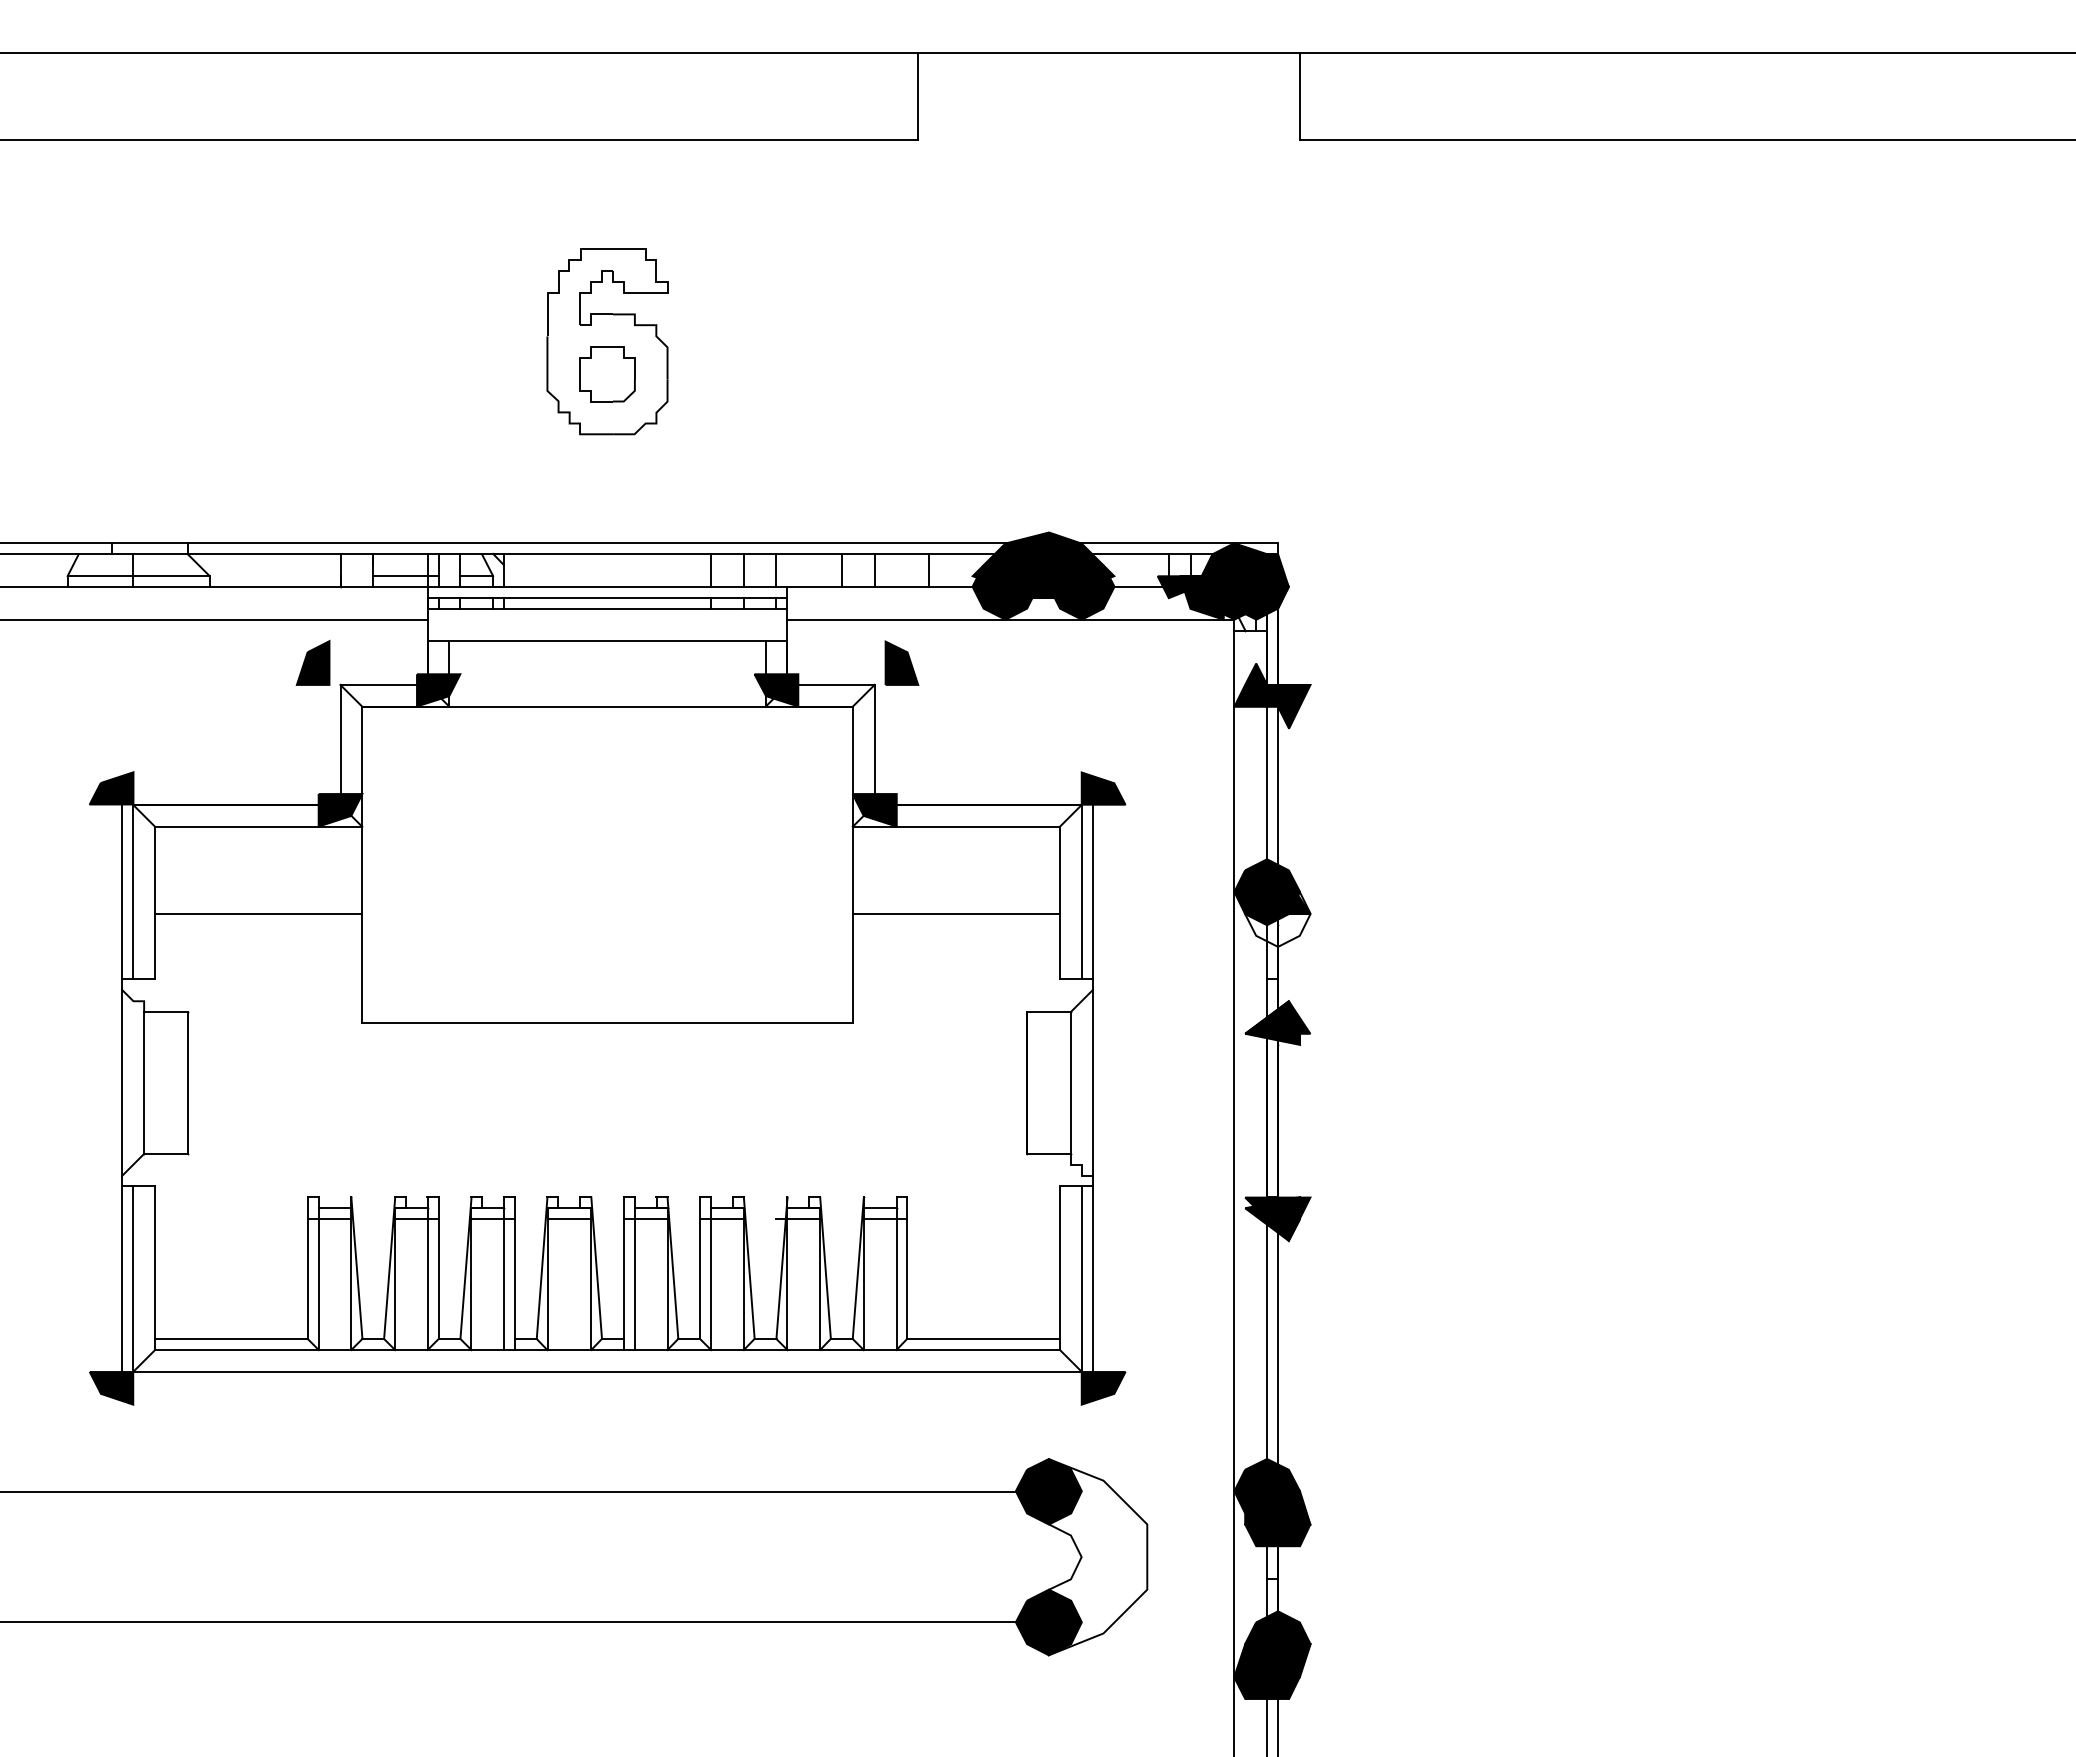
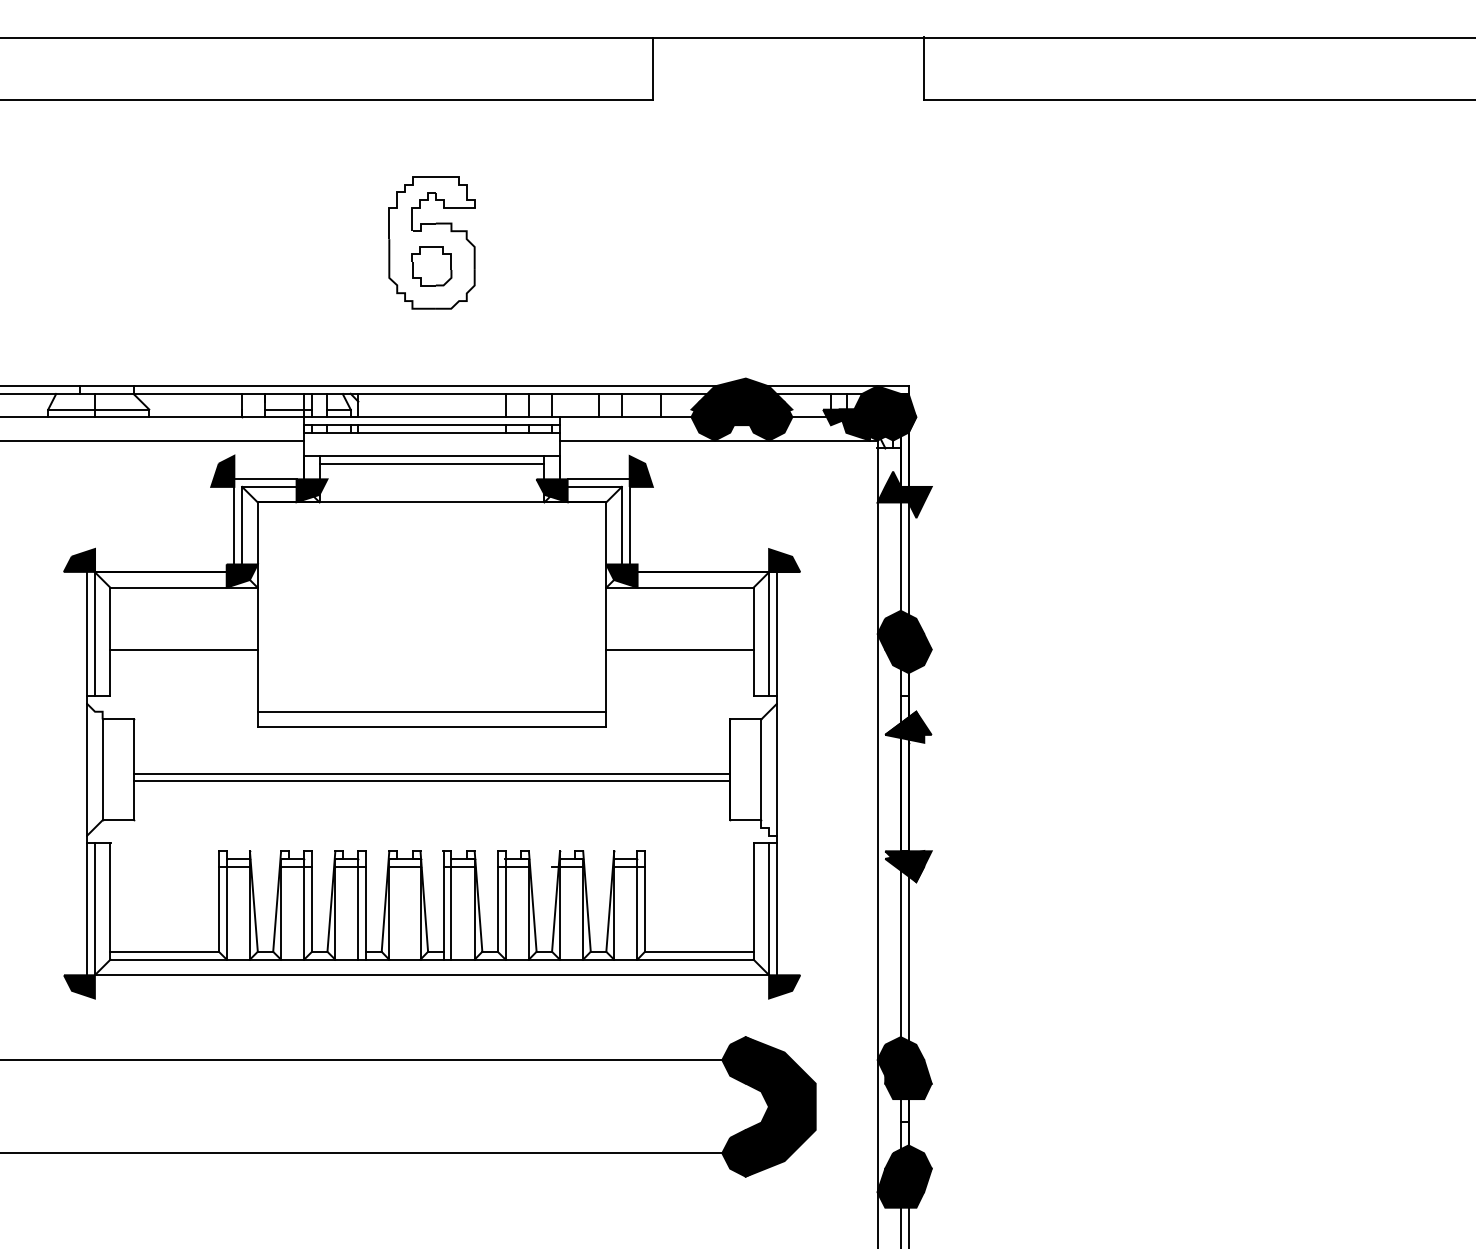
line: (607, 652) -> (432, 463), added
line: (373, 674) -> (265, 479), added
line: (841, 674) -> (598, 479), added
line: (329, 739) -> (234, 525), added
line: (885, 739) -> (629, 525), added
fill: (1277, 913) -> (908, 649), added
line: (607, 1001) -> (432, 711), added
line: (607, 1088) -> (432, 773), added
line: (607, 1099) -> (432, 781), added
fill: (1098, 1557) -> (781, 1107), added

